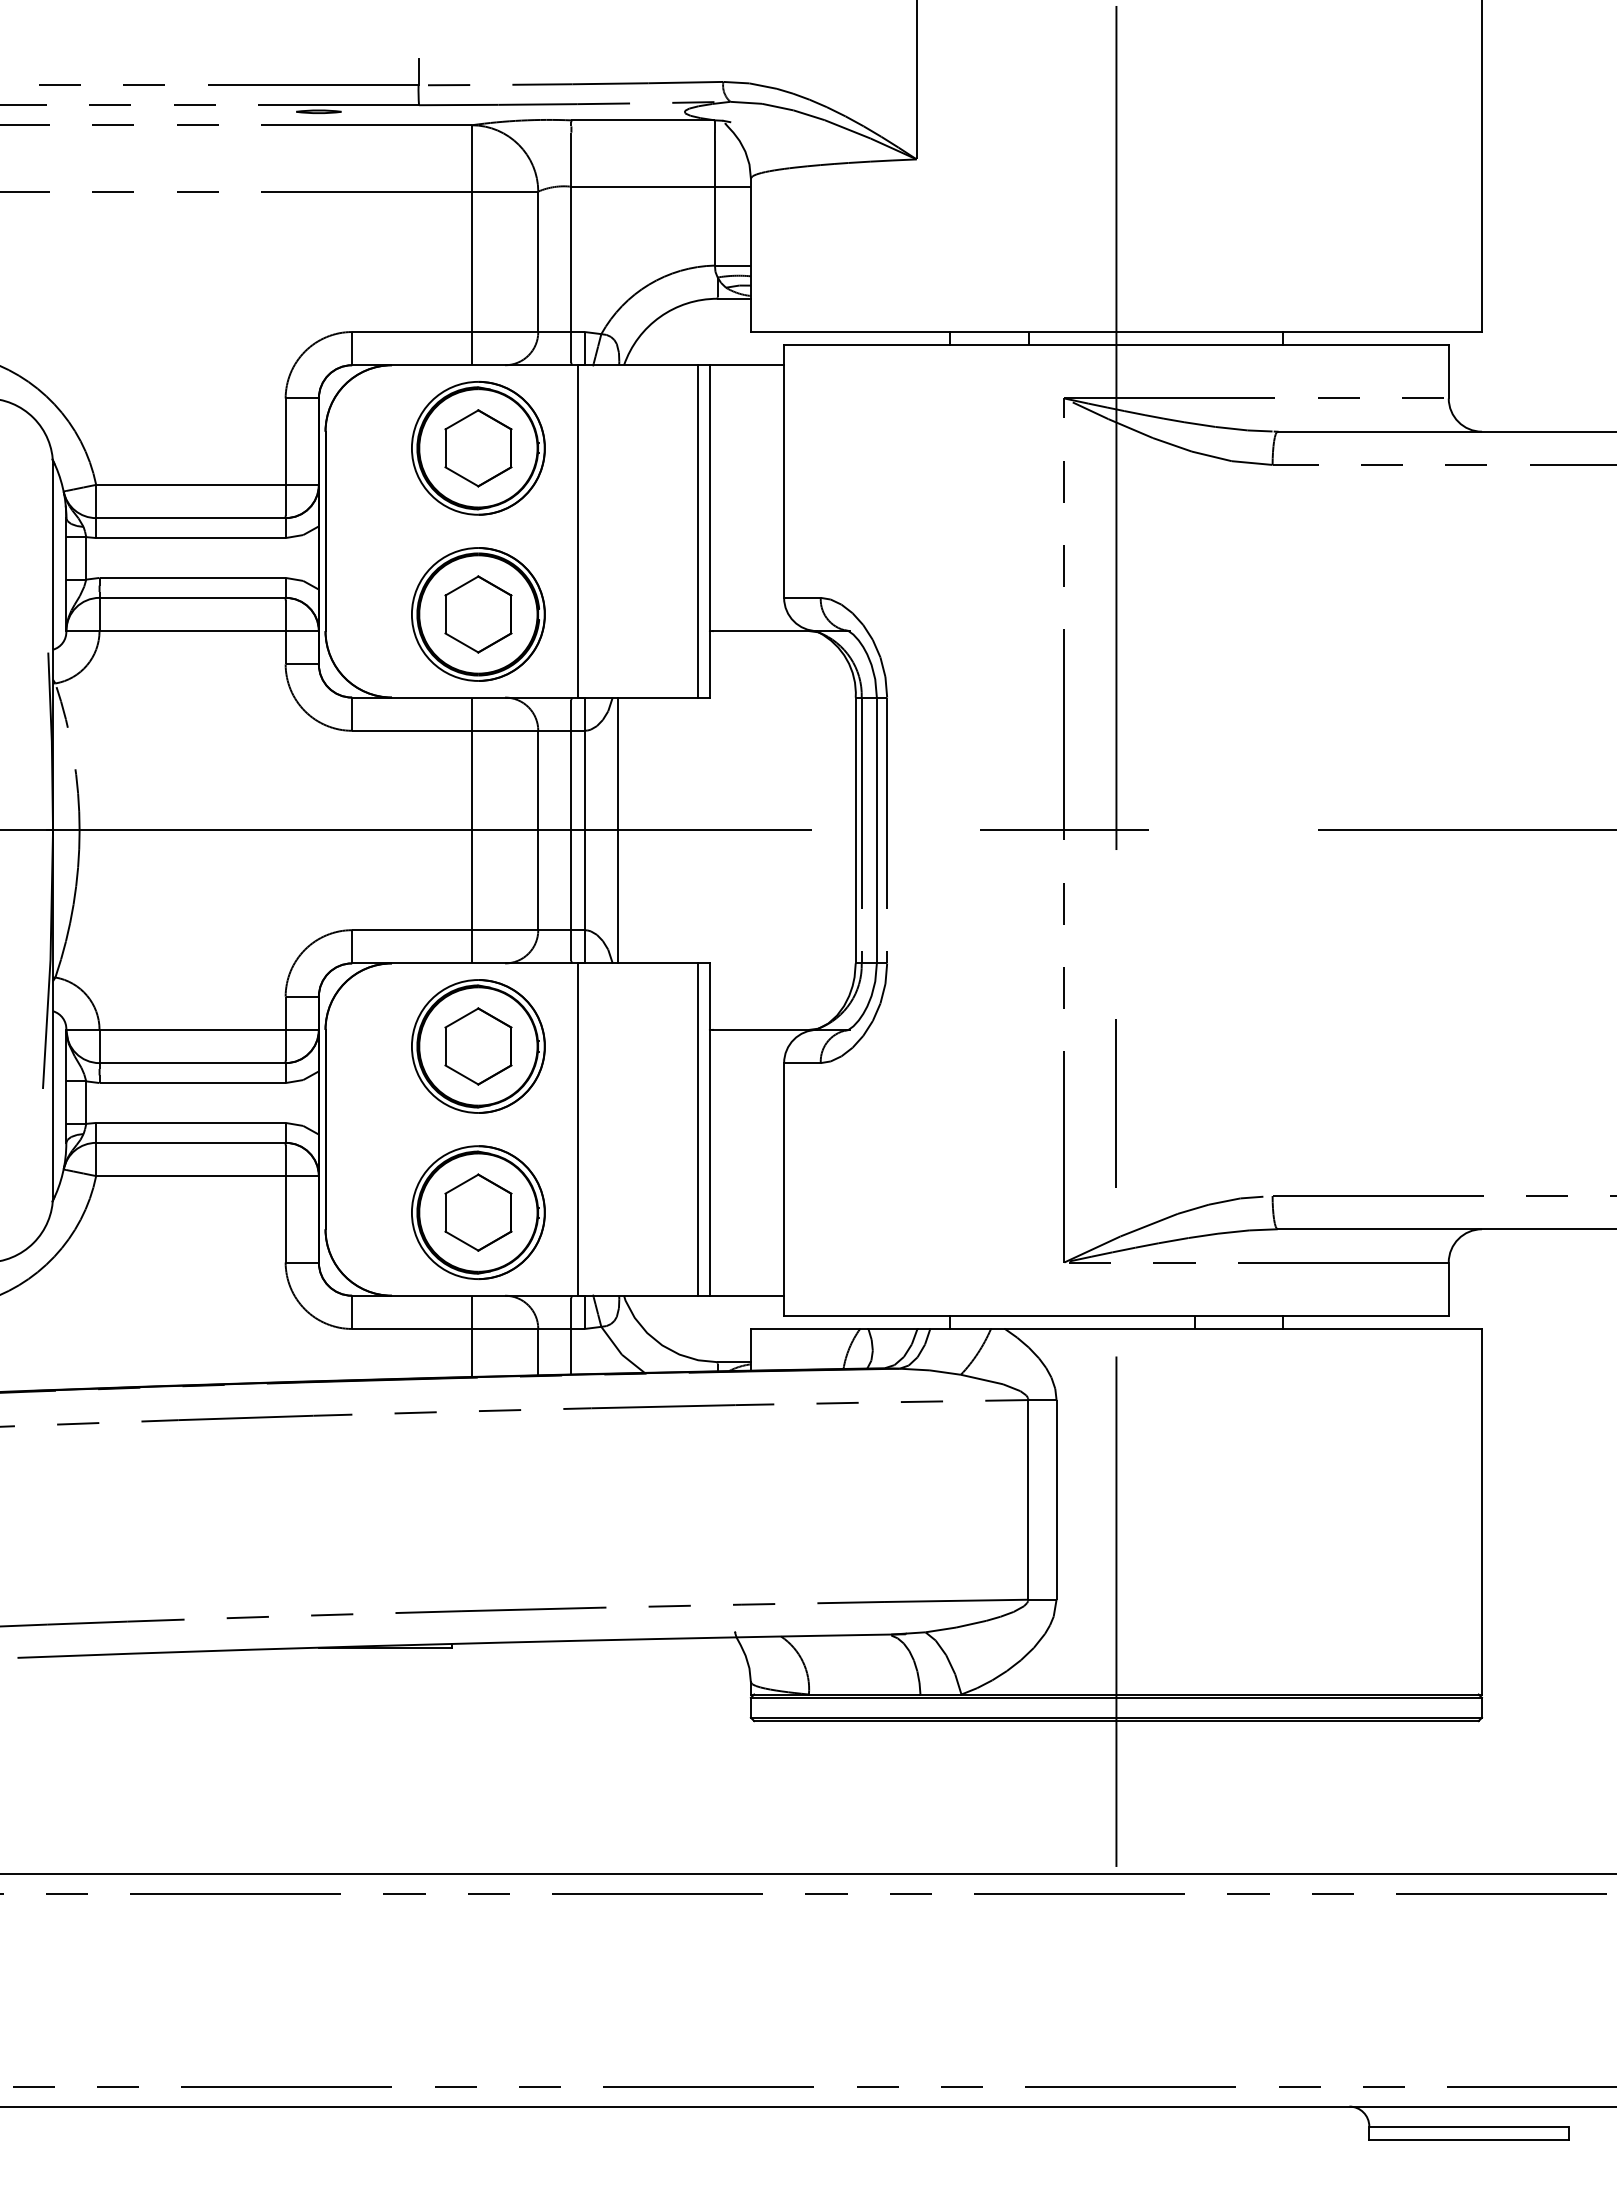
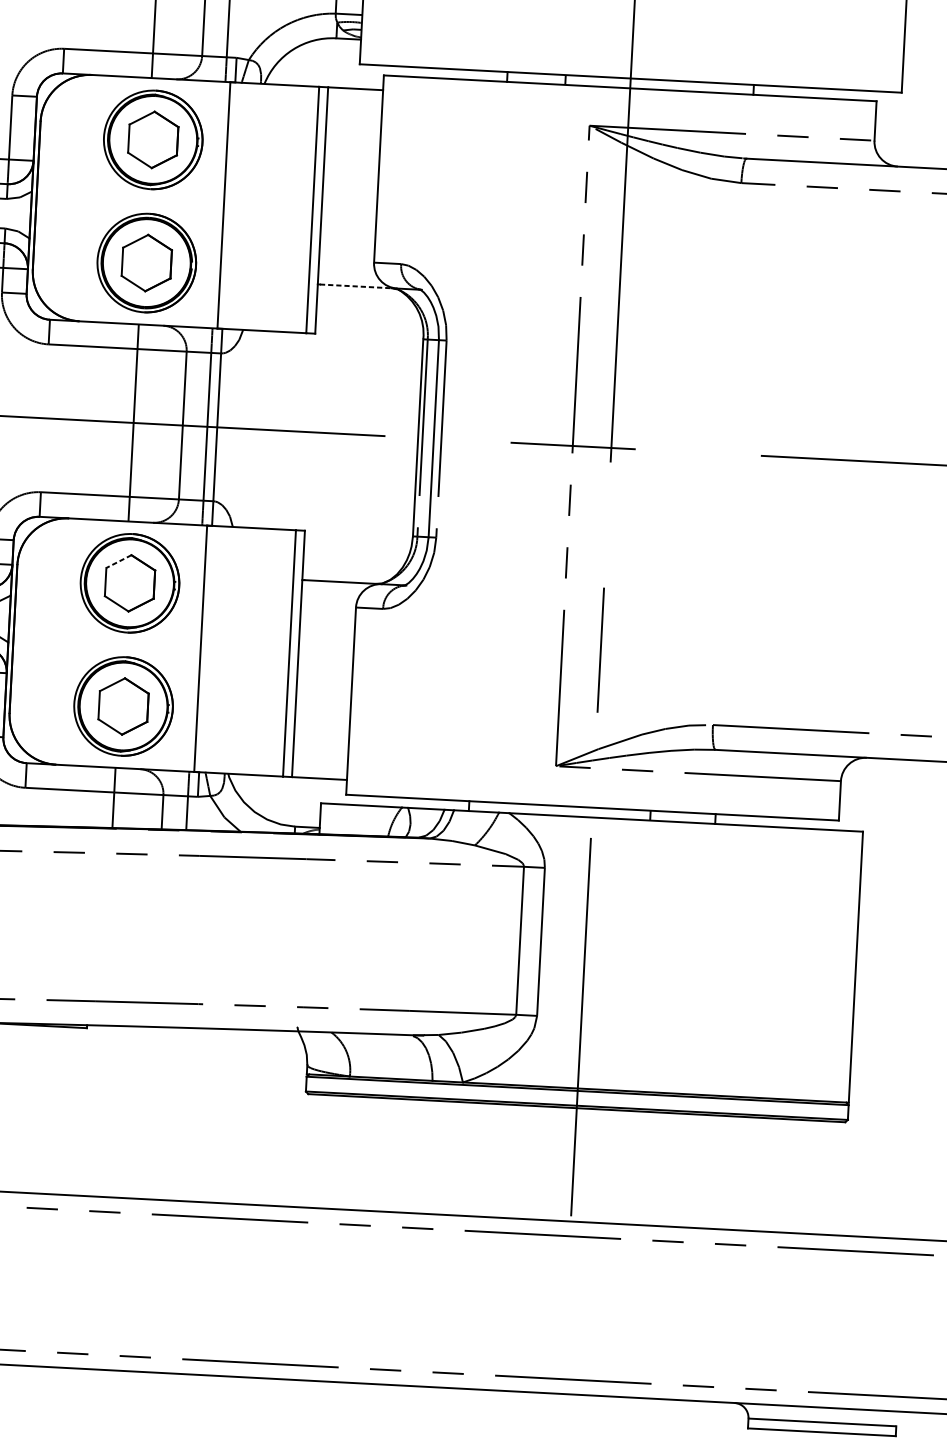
line: (765, 631) -> (358, 286), solid -> dashed
line: (617, 830) -> (241, 428), removed
line: (461, 1018) -> (118, 561), solid -> dashed

